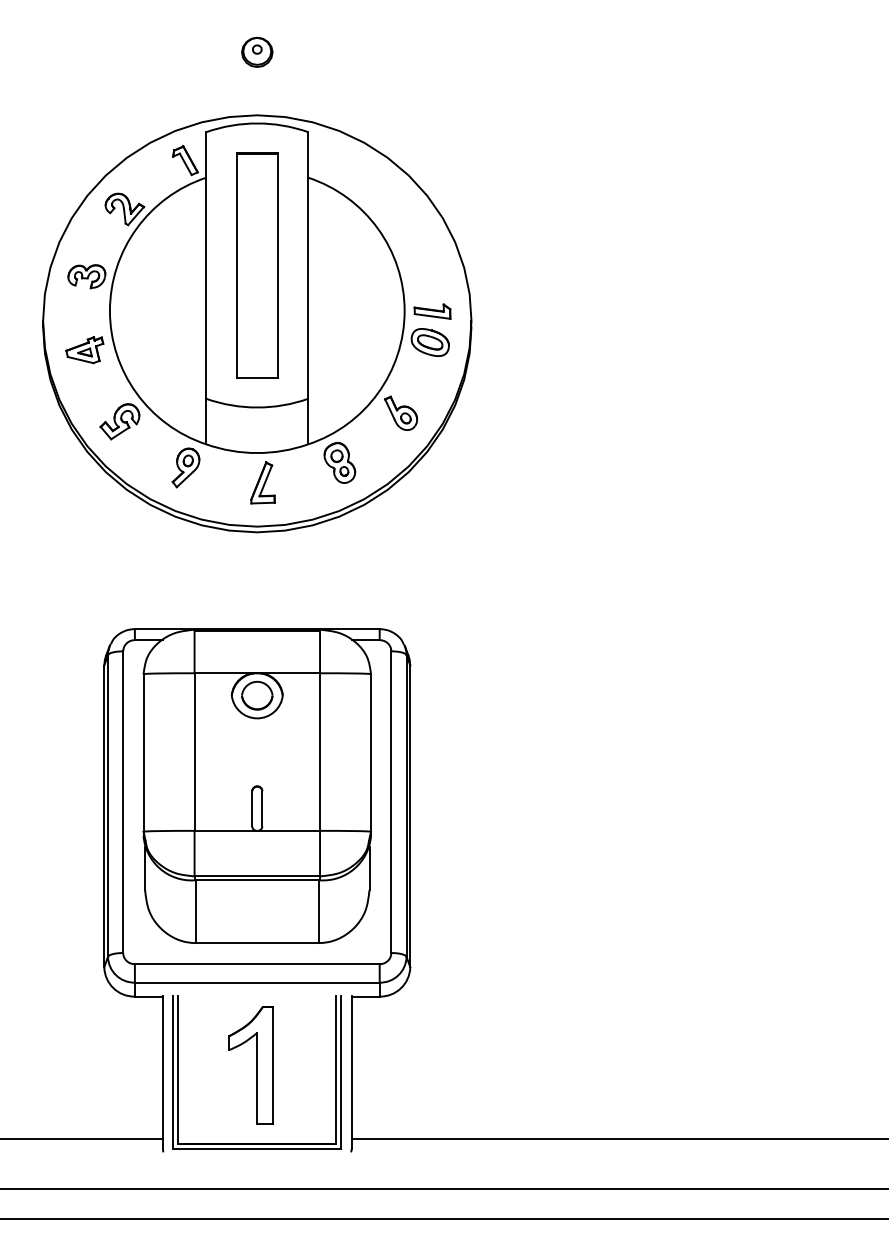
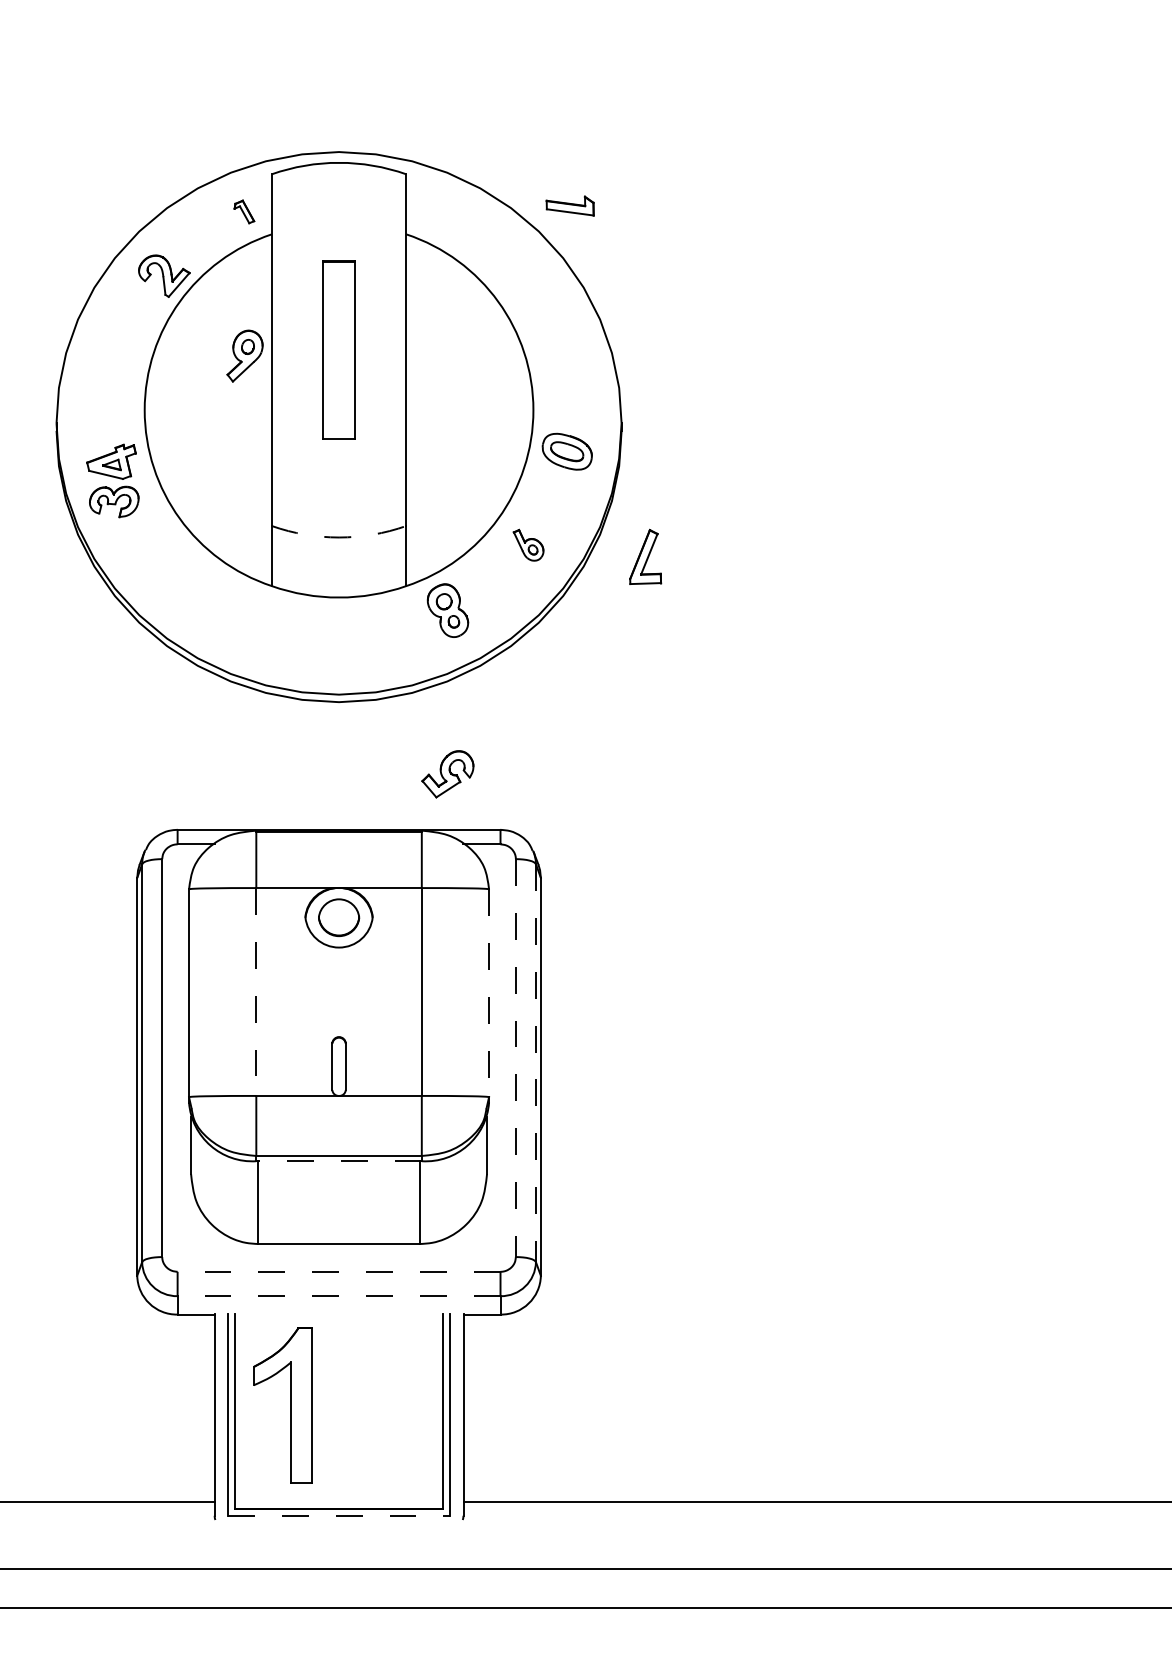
part: (257, 51) -> (339, 68), removed
part: (185, 160) -> (244, 211), size x0.6
part: (256, 265) -> (338, 350), size x0.6
part: (87, 276) -> (114, 501), moved
part: (431, 311) -> (569, 205), moved
arc: (257, 407) -> (339, 537), solid -> dashed
part: (400, 413) -> (528, 545), size x0.7
part: (119, 421) -> (447, 774), moved
part: (185, 467) -> (244, 355), moved
part: (262, 482) -> (645, 556), moved
line: (194, 752) -> (256, 992), solid -> dashed
line: (371, 753) -> (489, 993), solid -> dashed
line: (391, 802) -> (515, 1058), solid -> dashed
line: (406, 806) -> (535, 1063), solid -> dashed
line: (257, 880) -> (339, 1161), solid -> dashed
line: (256, 963) -> (338, 1271), solid -> dashed
line: (256, 982) -> (338, 1296), solid -> dashed
part: (256, 1065) -> (290, 1405), moved
line: (257, 1148) -> (339, 1515), solid -> dashed

